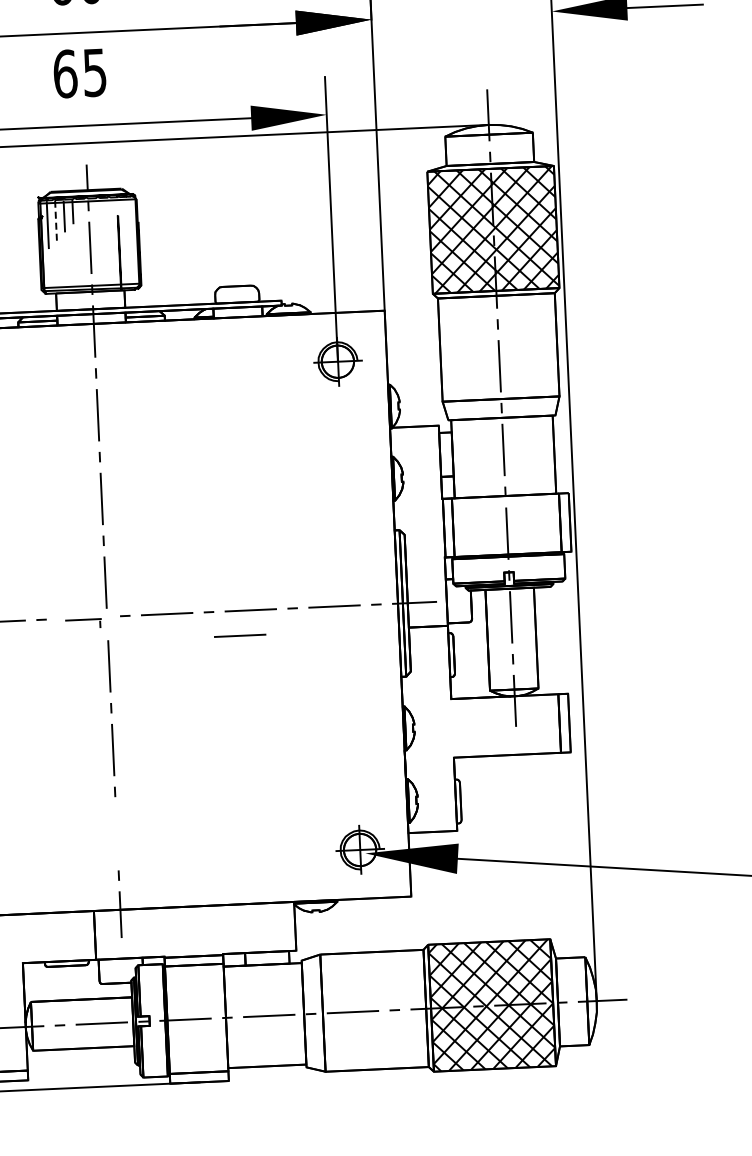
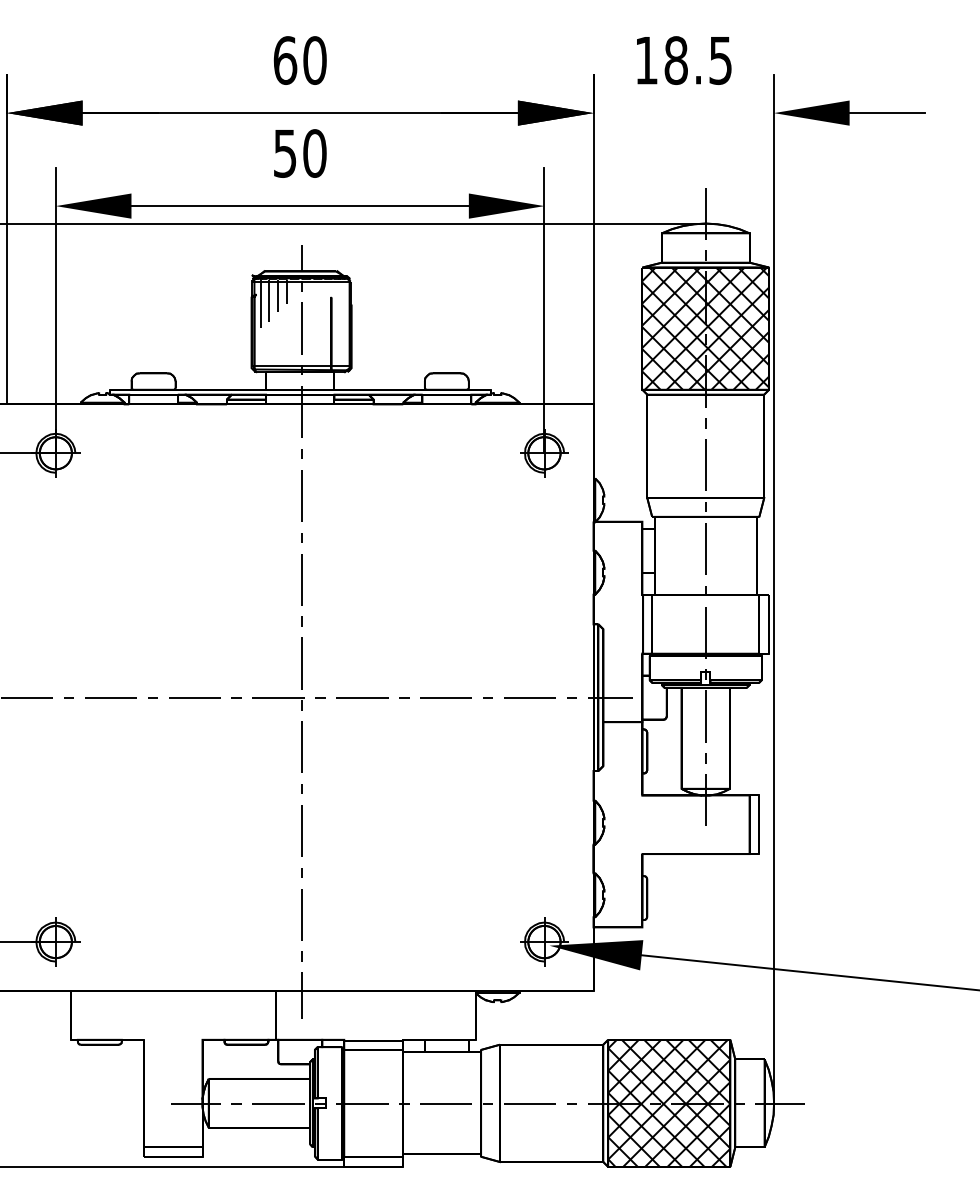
text: (79, 73) -> (299, 153), 65 -> 50
line: (56, 222) -> (269, 301), dashed -> solid
part: (83, 623) -> (278, 703), size x1.43
line: (240, 635) -> (434, 722), removed
line: (116, 833) -> (301, 914), added

